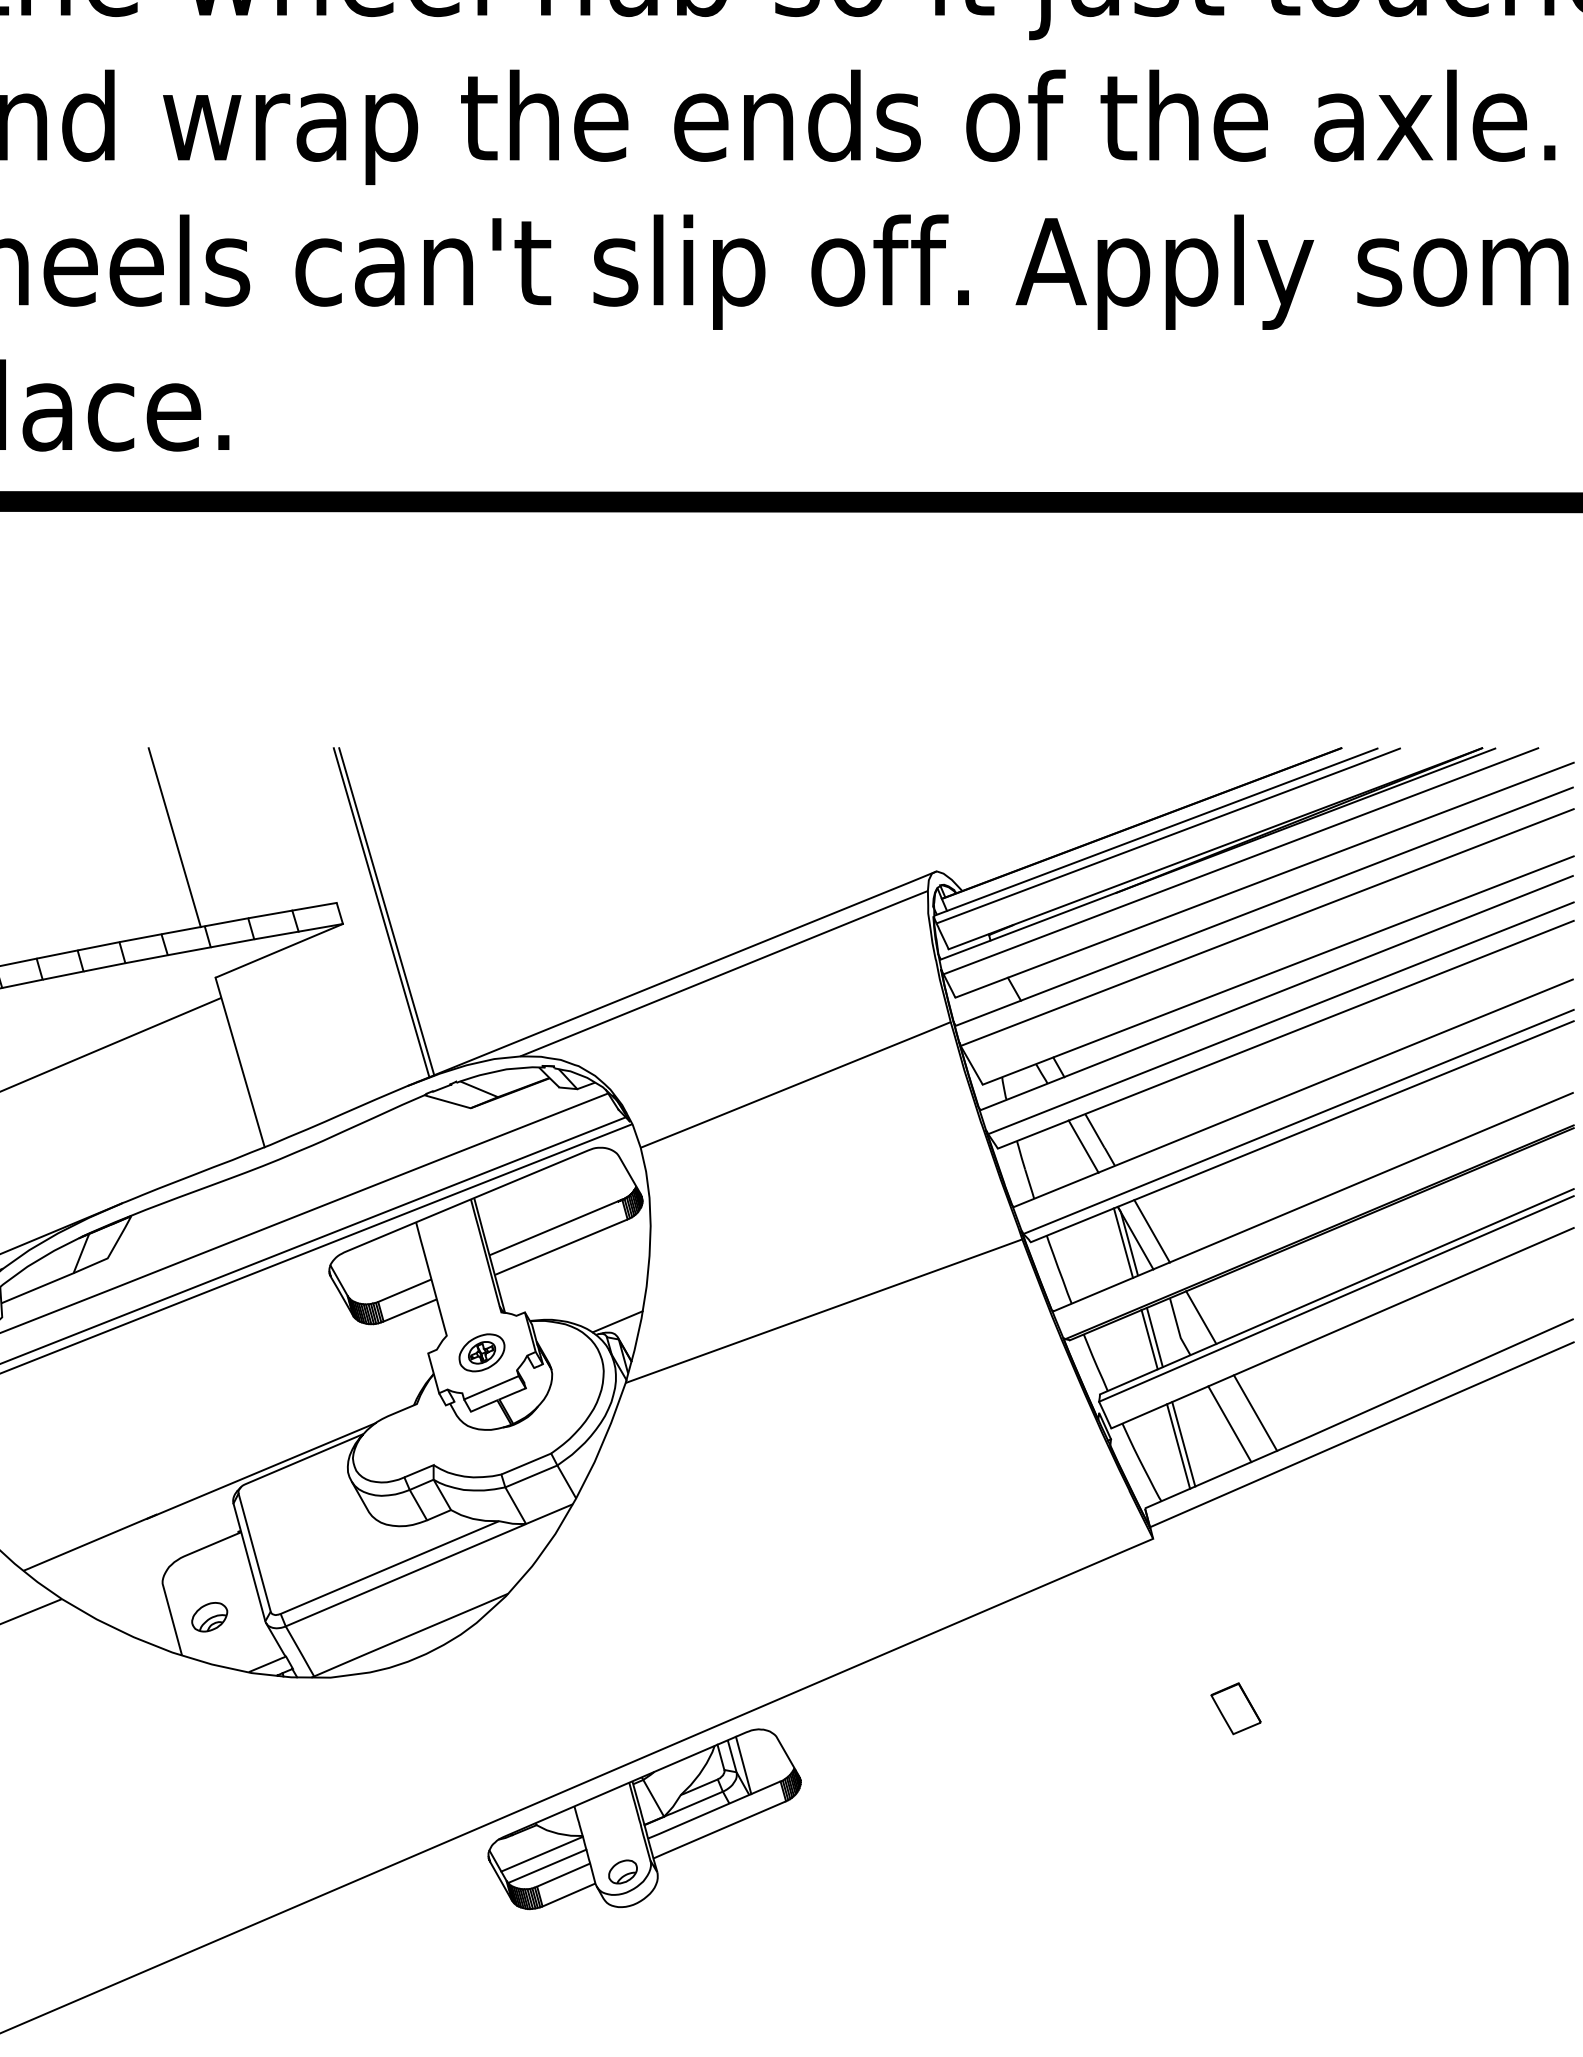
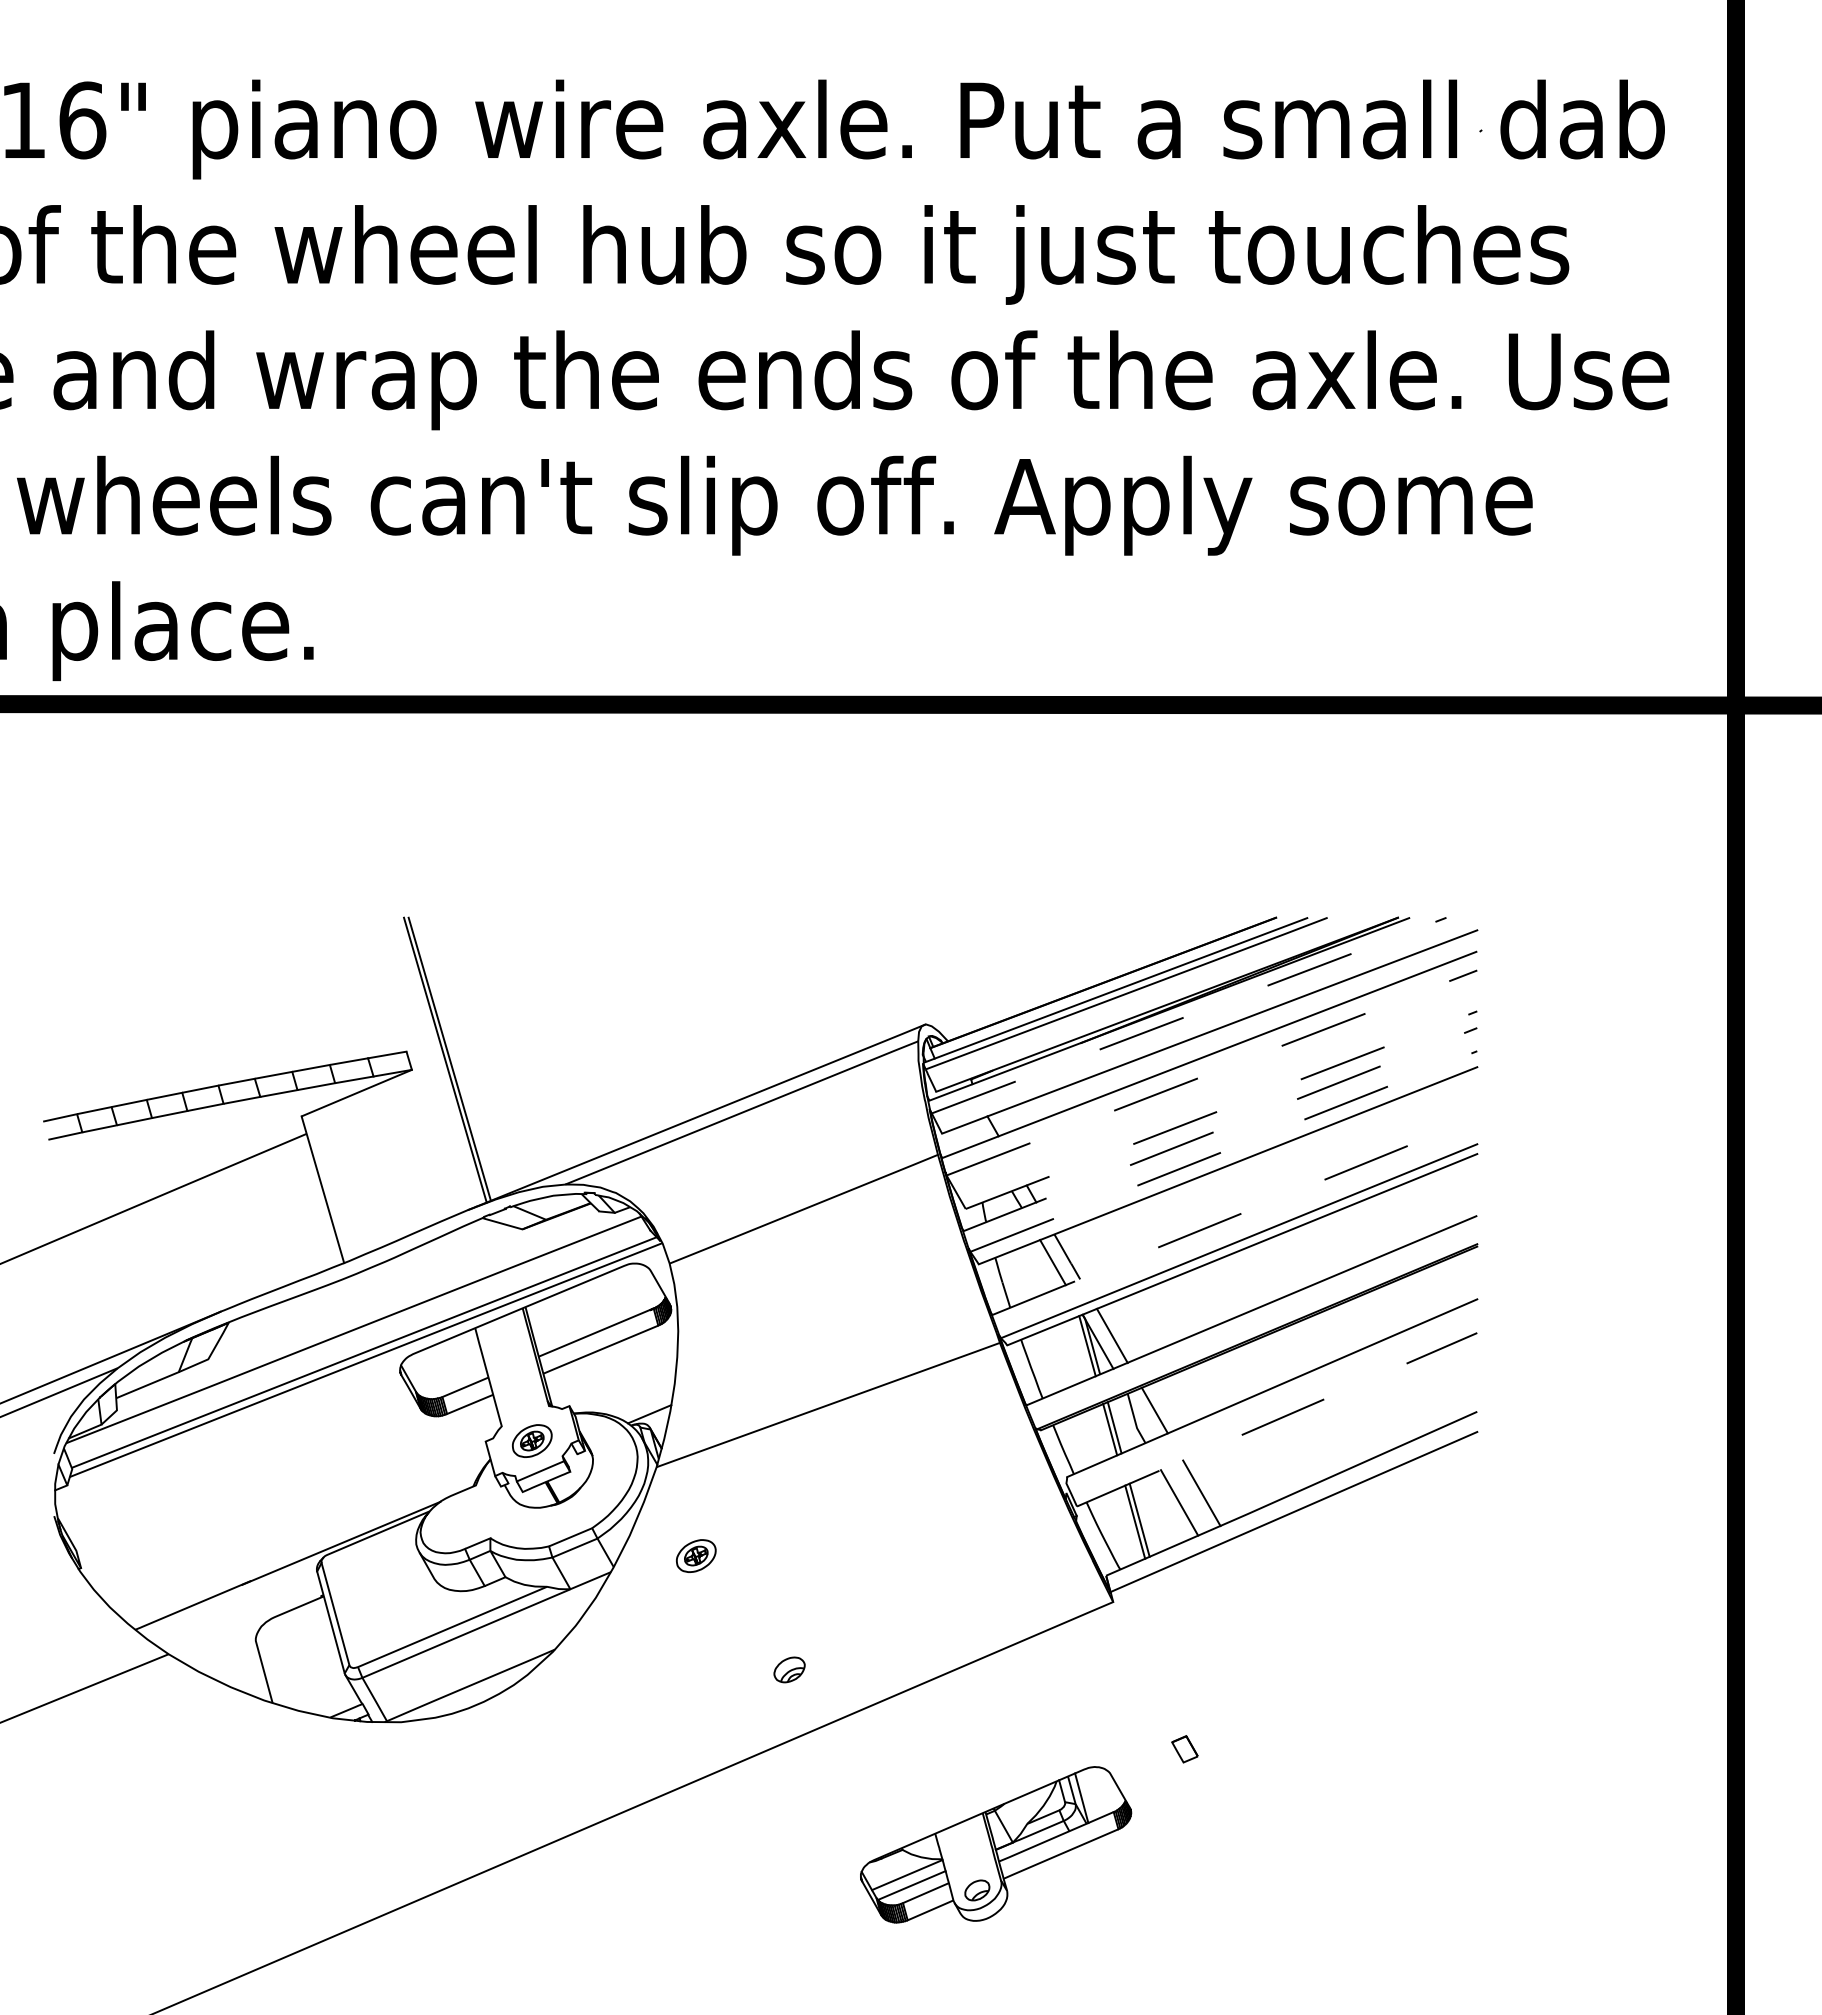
line: (173, 836) -> (265, 994), removed
line: (1241, 861) -> (1189, 1015), solid -> dashed
line: (1267, 927) -> (1212, 1072), solid -> dashed
line: (1278, 969) -> (1221, 1109), solid -> dashed
line: (1277, 992) -> (1220, 1129), solid -> dashed
line: (1280, 1018) -> (1223, 1151), solid -> dashed
line: (1292, 1093) -> (1233, 1216), solid -> dashed
line: (1336, 1299) -> (1271, 1394), removed
line: (1342, 1327) -> (1277, 1419), solid -> dashed
part: (671, 1485) -> (696, 1555), added
part: (209, 1616) -> (789, 1669), moved
part: (1235, 1709) -> (1184, 1749), size x0.6
part: (645, 1818) -> (996, 1844), moved

